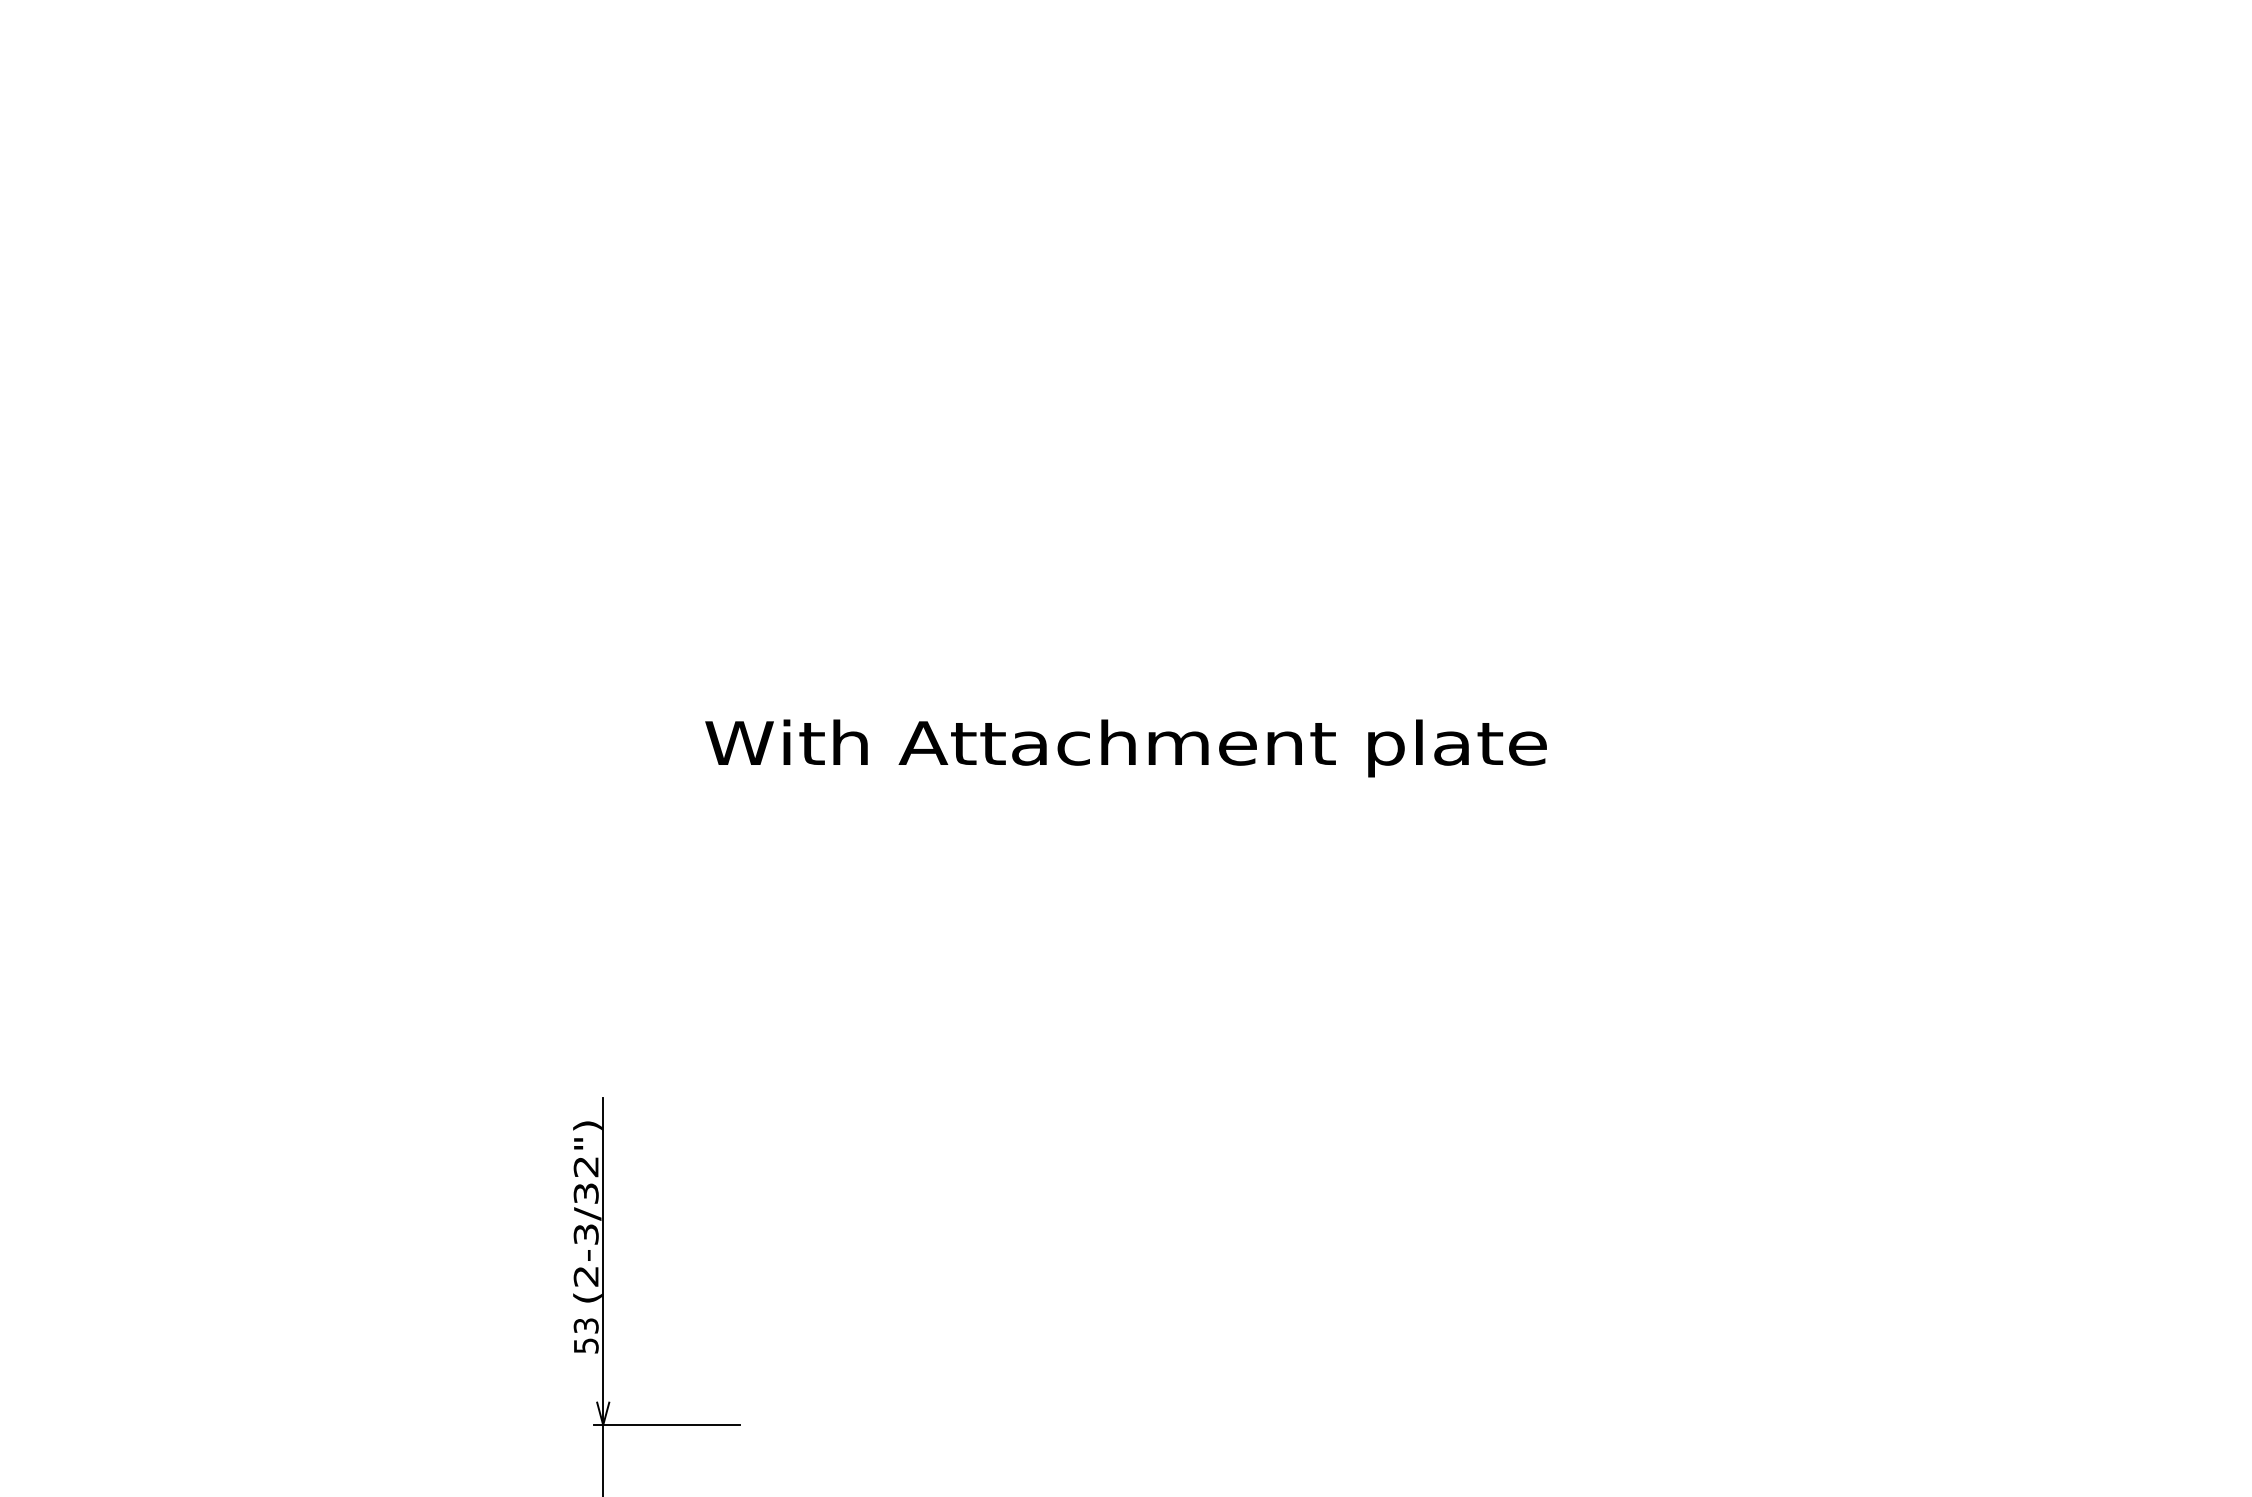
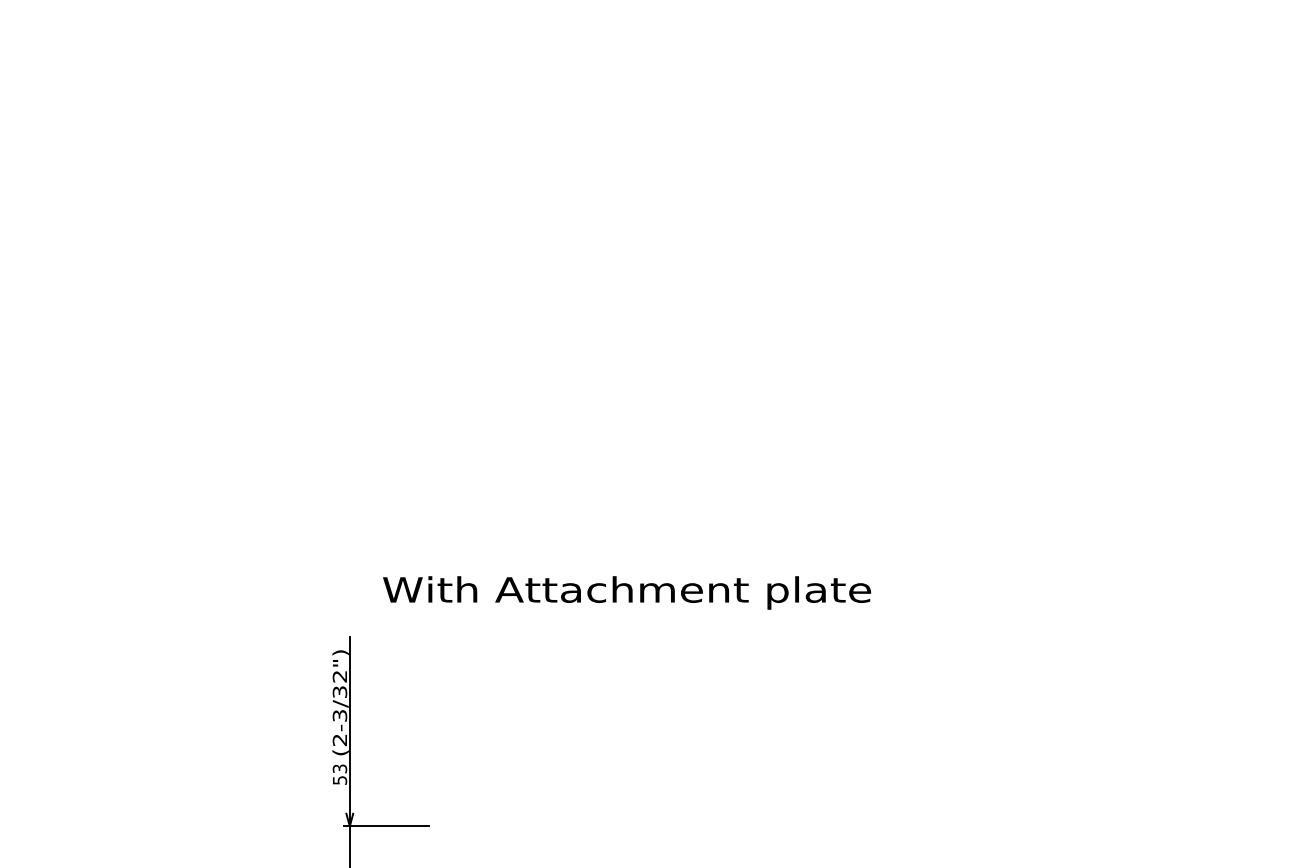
text: (1126, 747) -> (627, 592), moved

